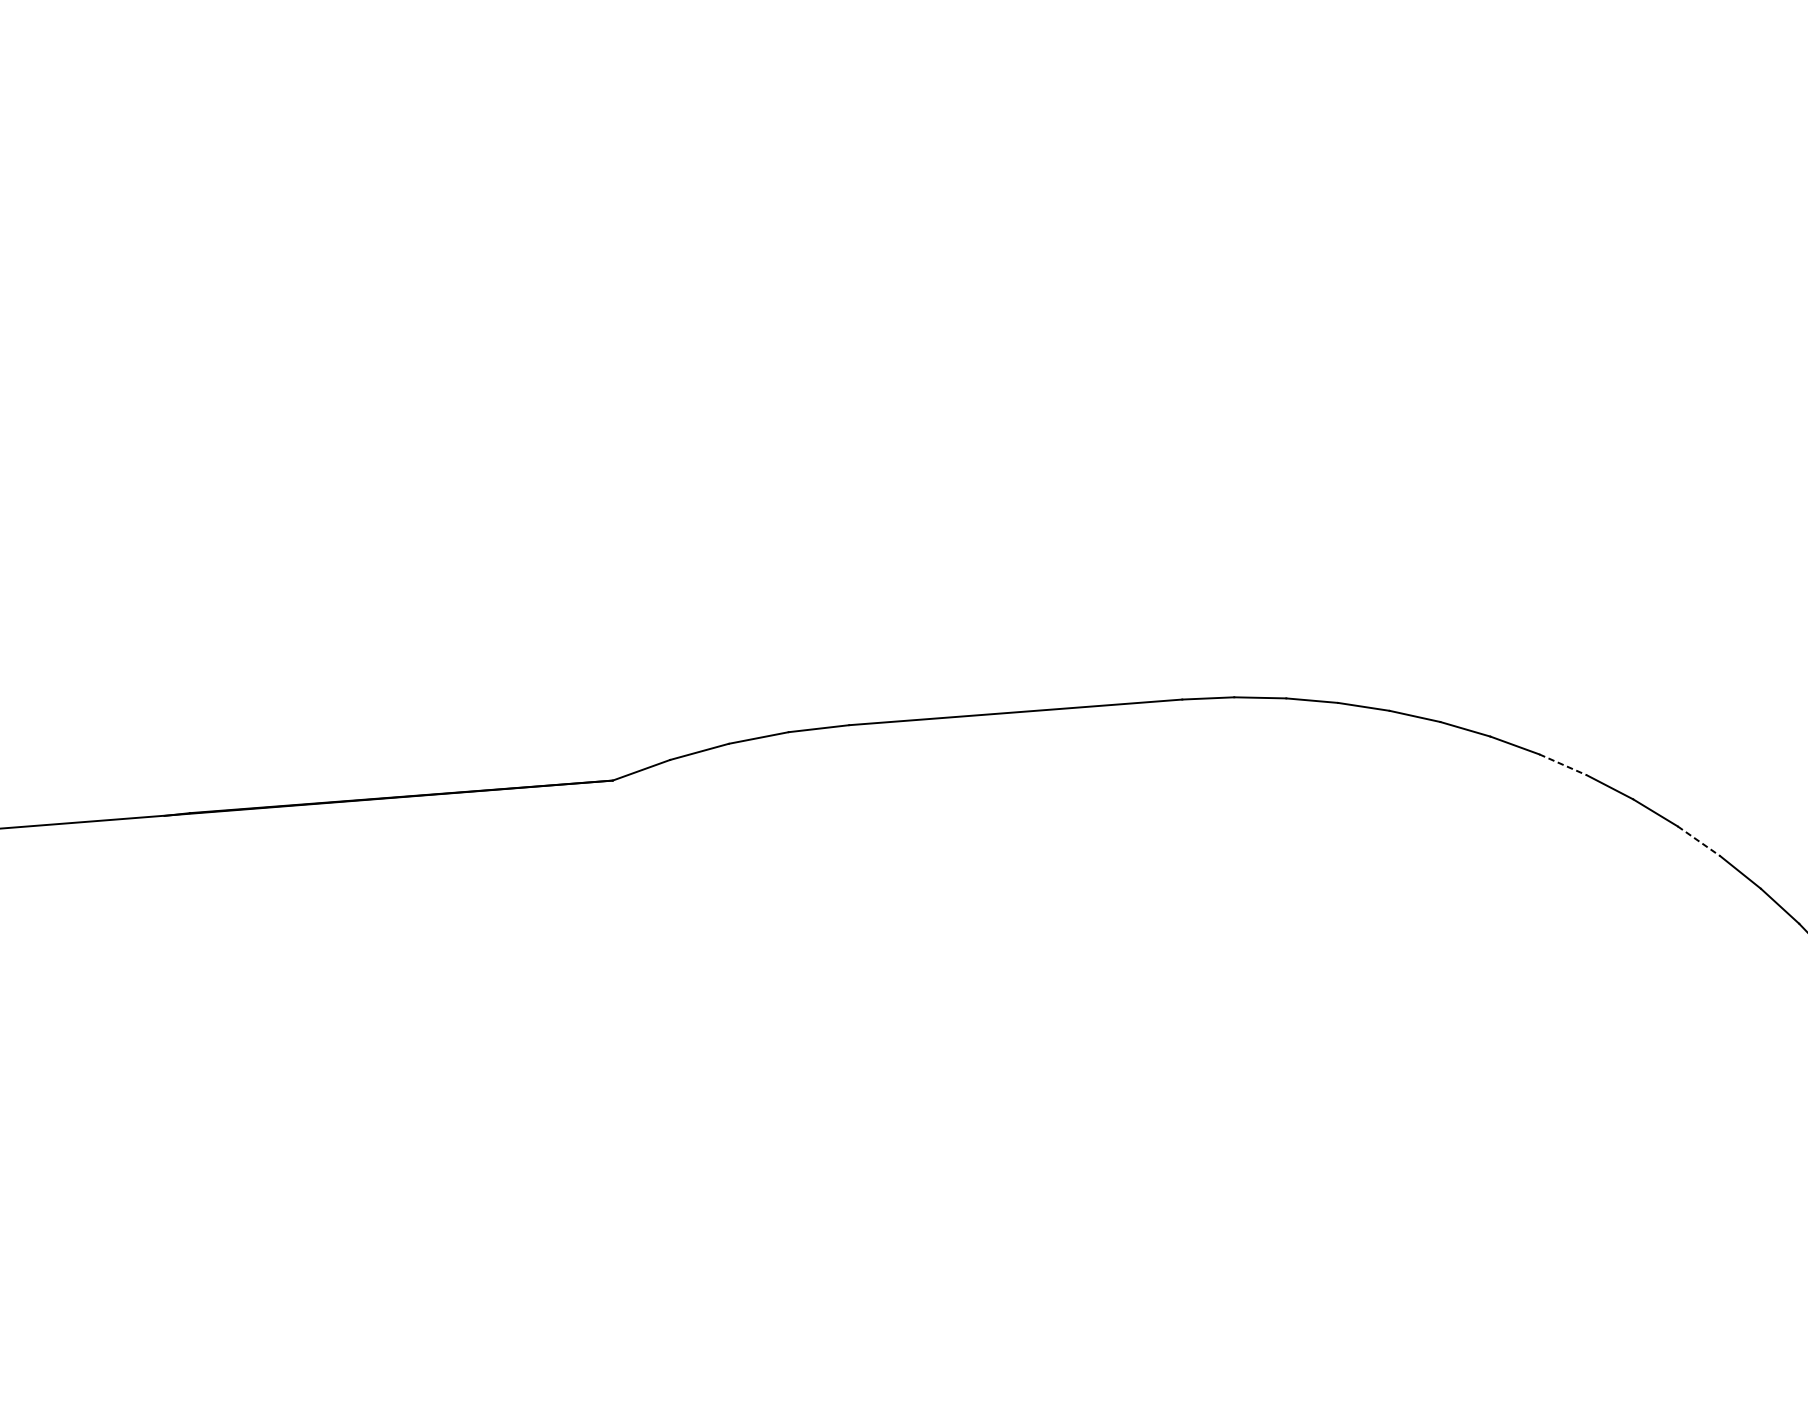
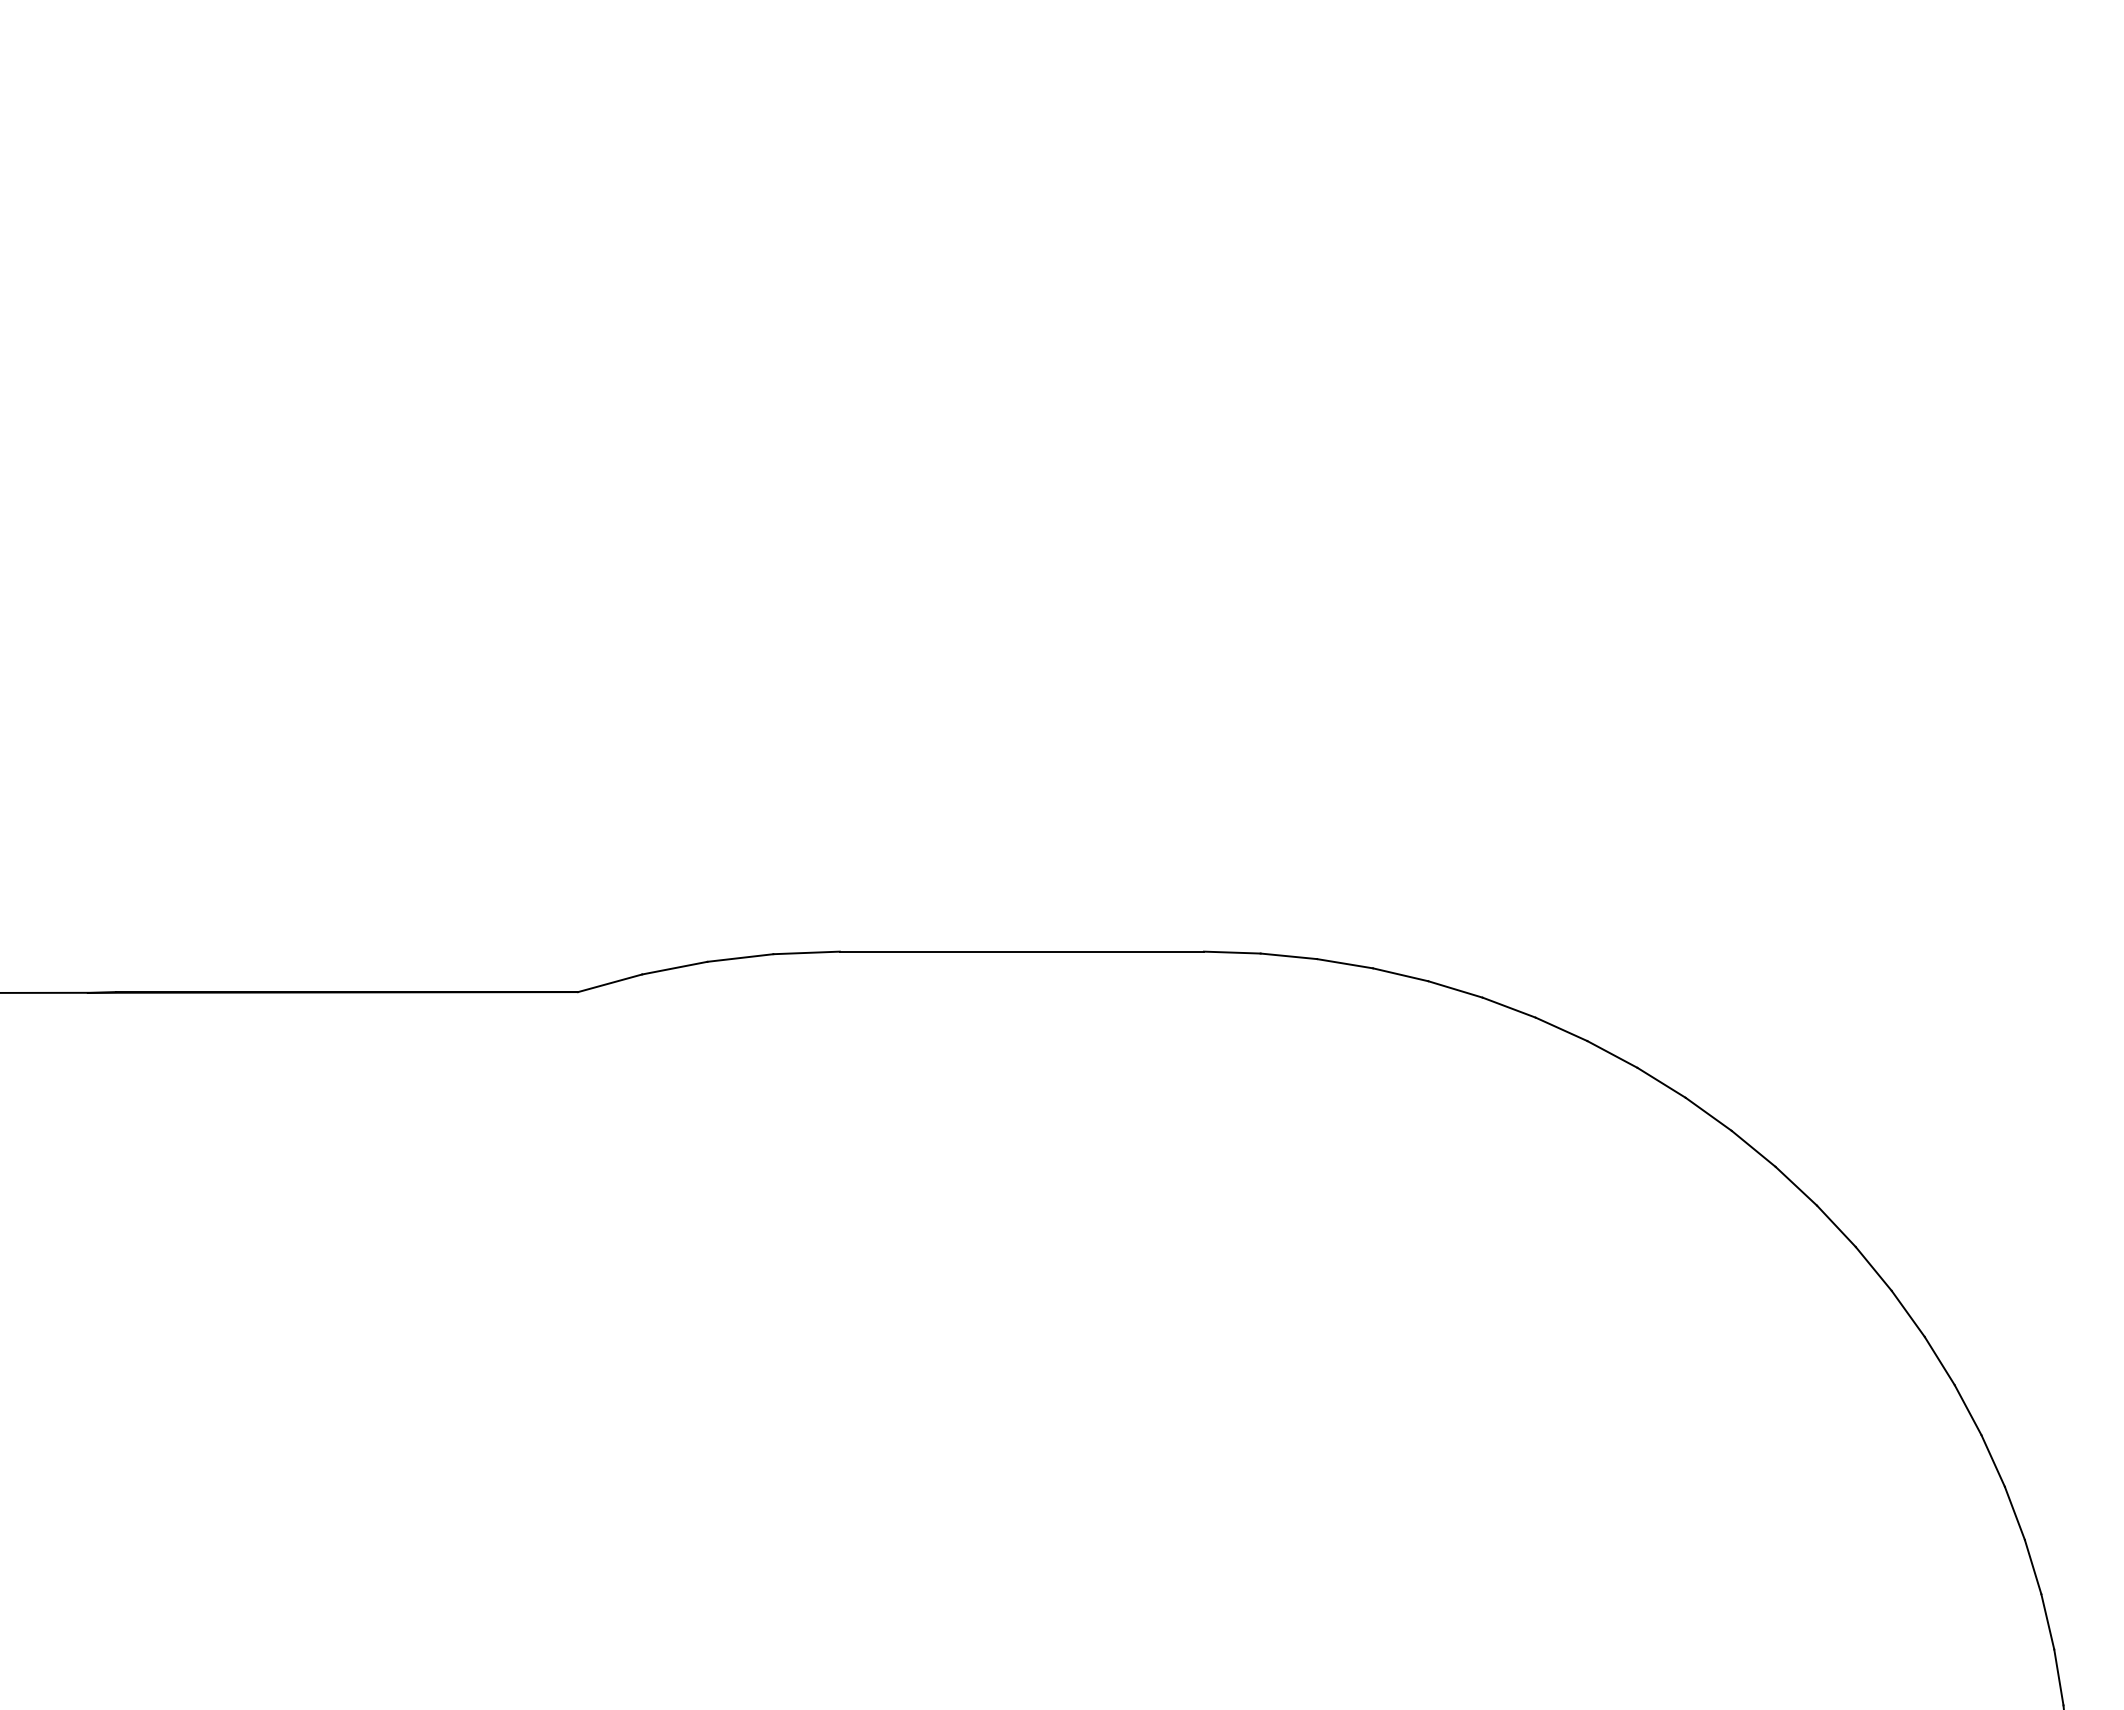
line: (1563, 764) -> (1612, 1054), dashed -> solid
line: (1699, 841) -> (1754, 1149), dashed -> solid

